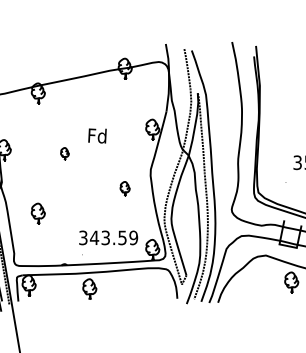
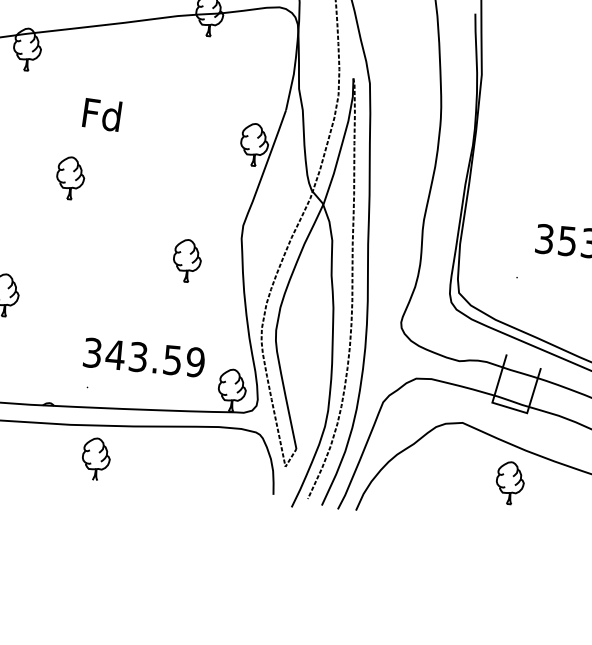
text: (97, 135) -> (102, 113), moved
part: (64, 153) -> (69, 176), size x1.67
part: (124, 188) -> (185, 259), size x1.43

